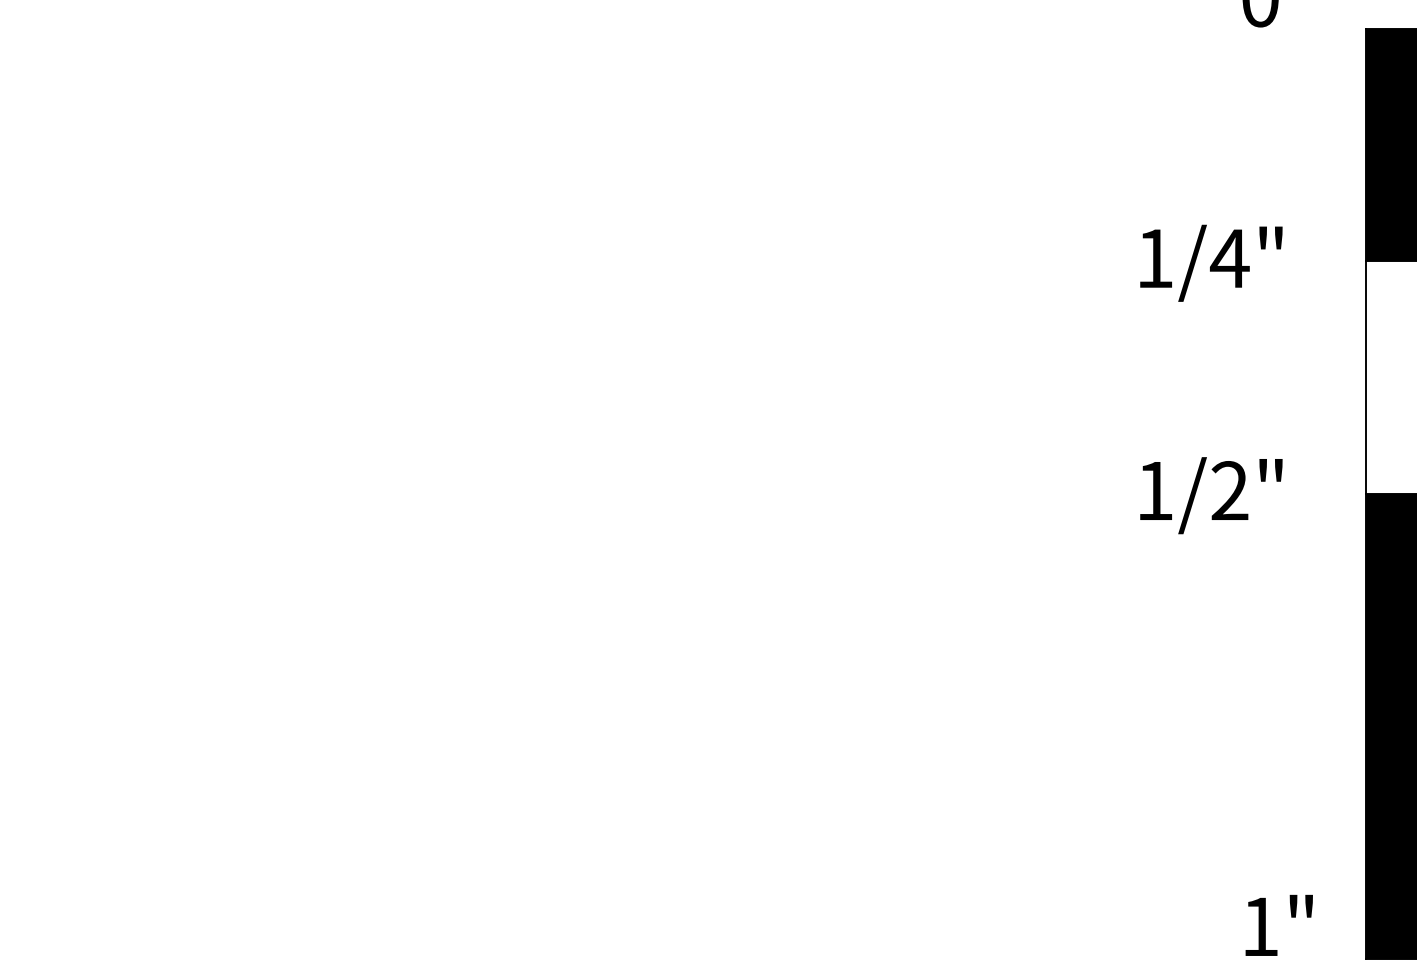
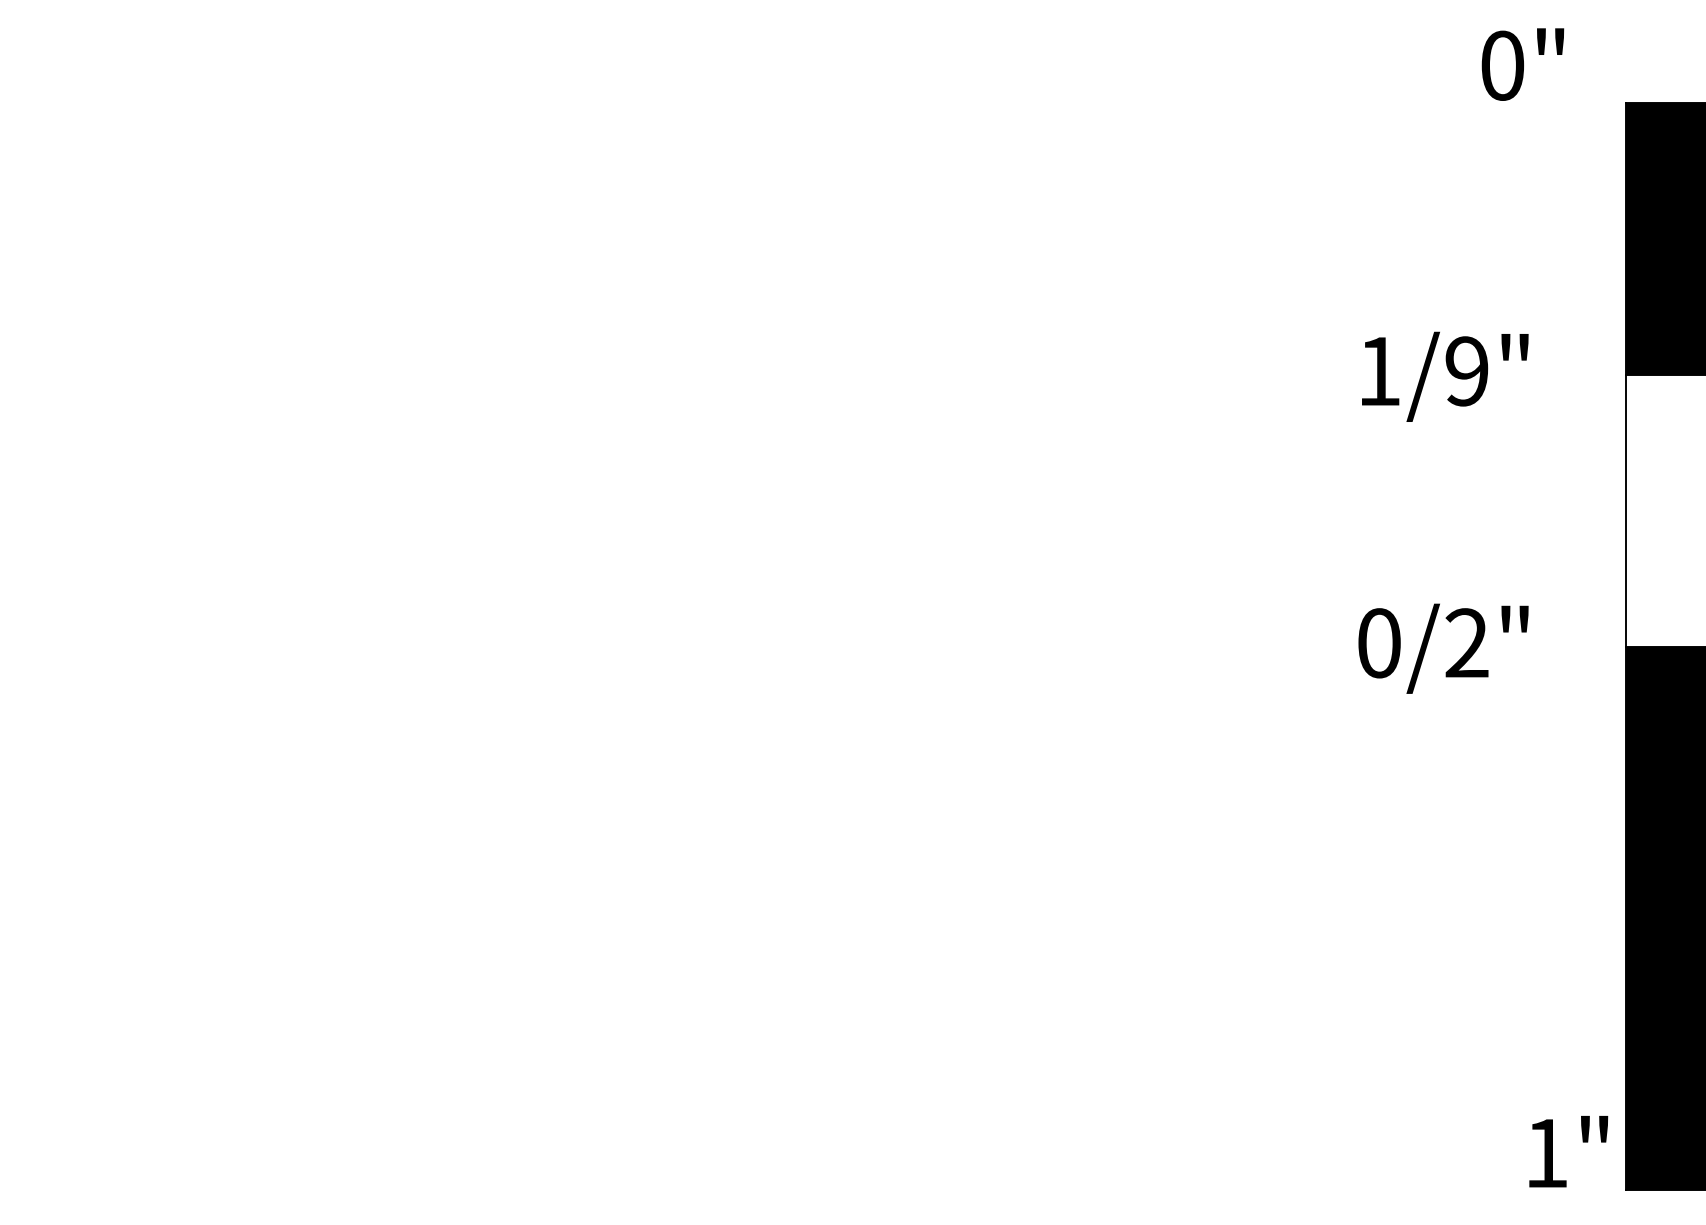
text: (1229, 258) -> (1466, 371), 1/4" -> 1/9"
text: (1155, 491) -> (1379, 643), 1/2" -> 0/2"
text: (1279, 925) -> (1568, 1151), moved

